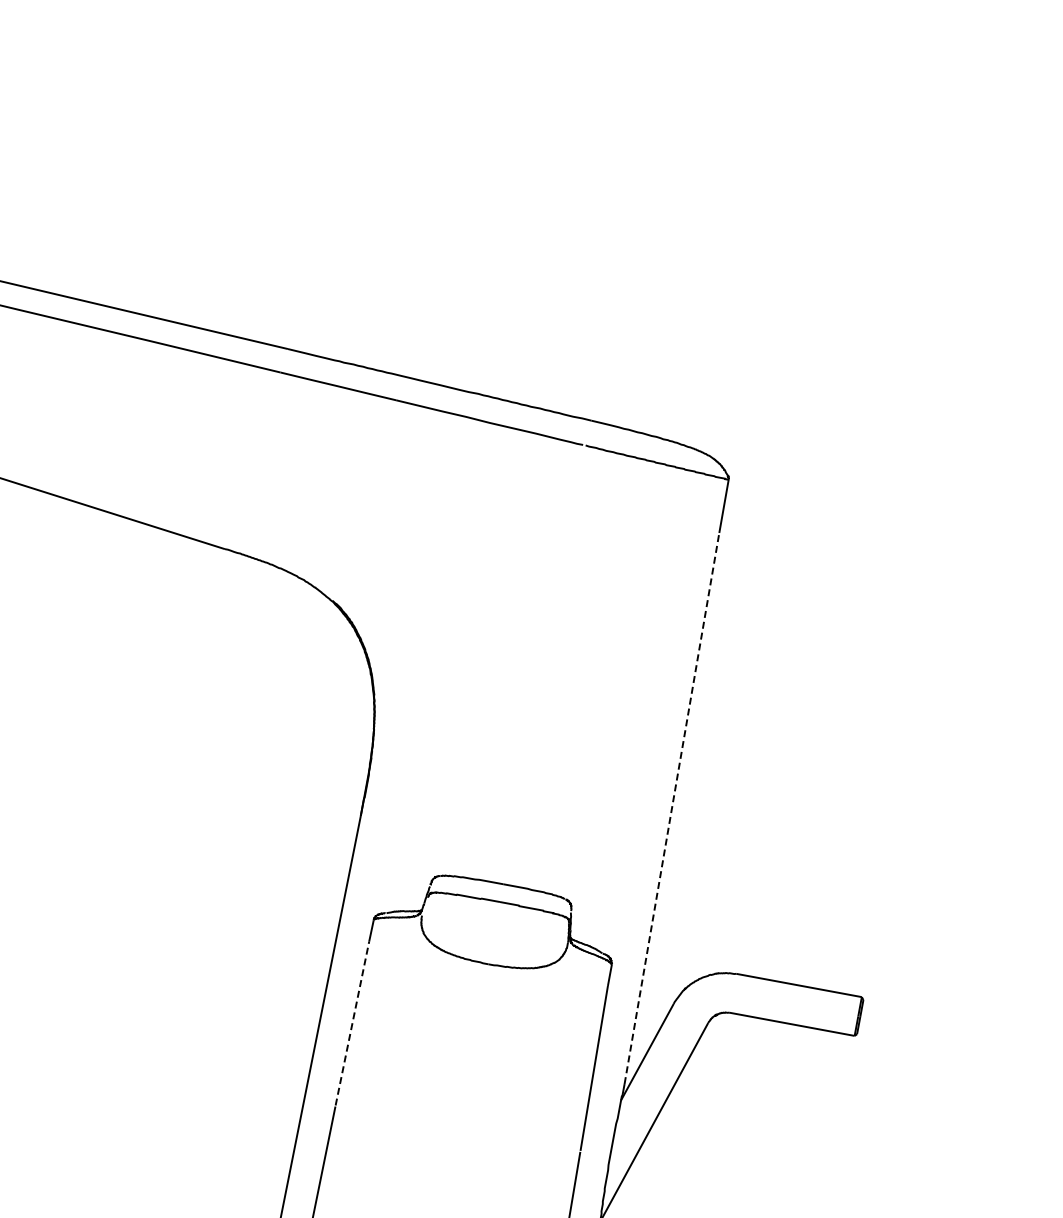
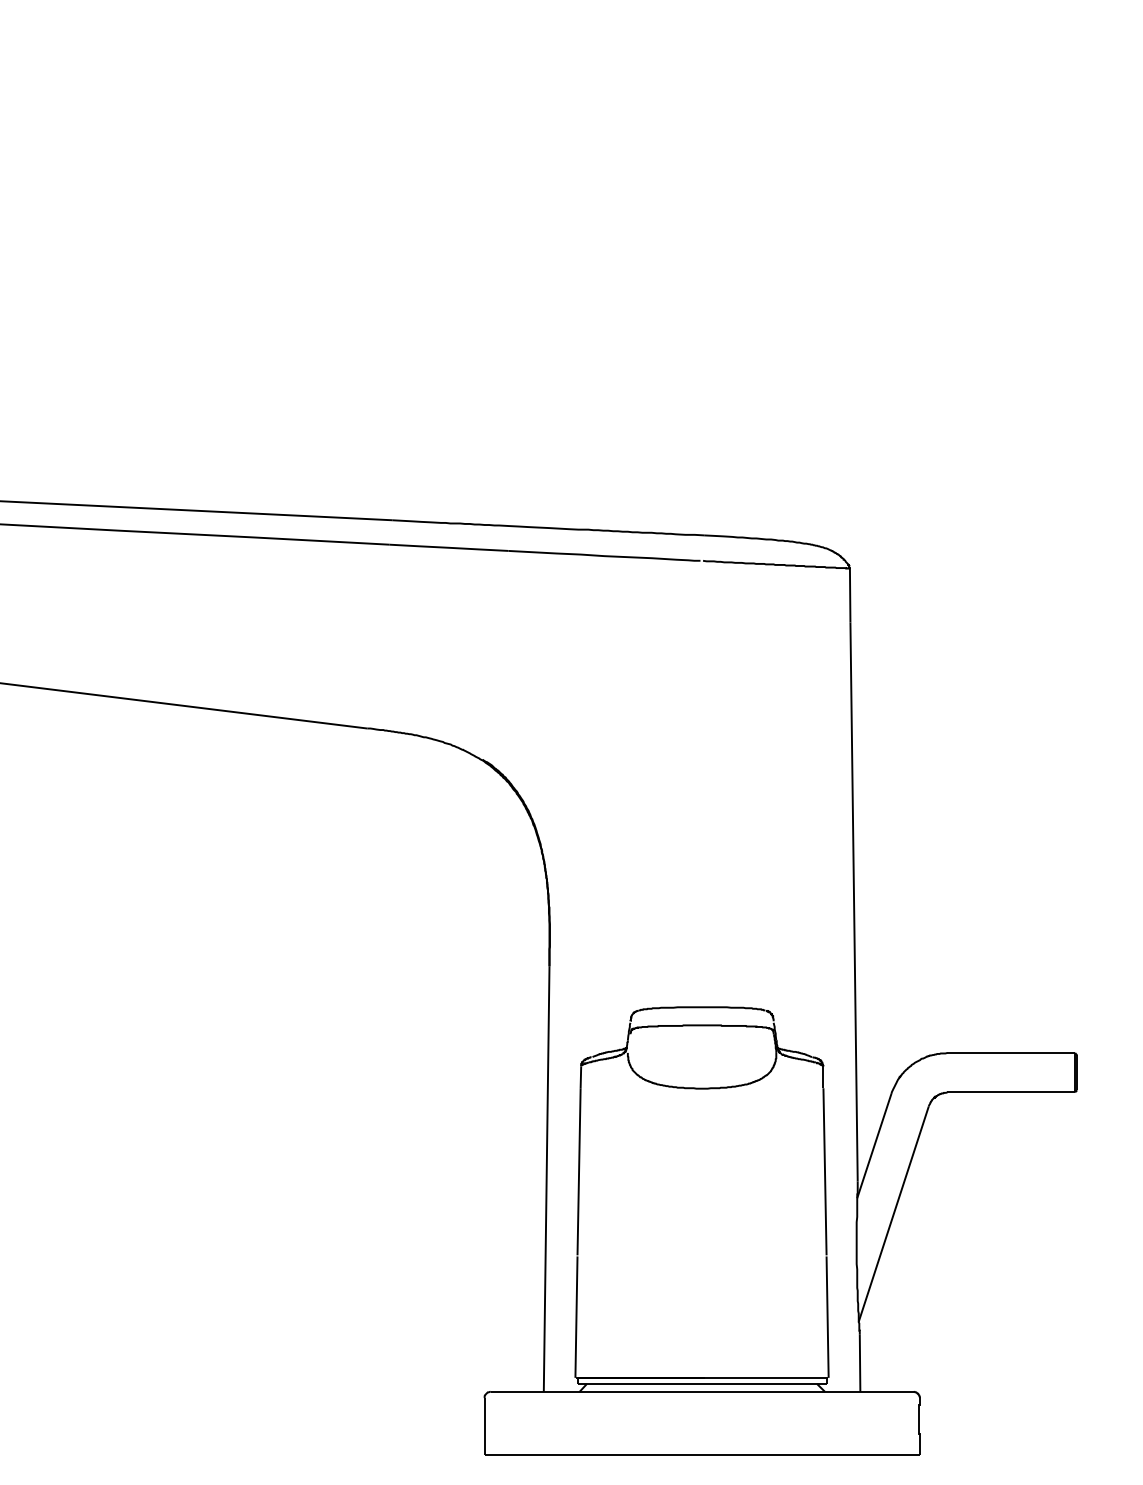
line: (672, 809) -> (854, 902), dashed -> solid
line: (352, 1023) -> (579, 1171), dashed -> solid

